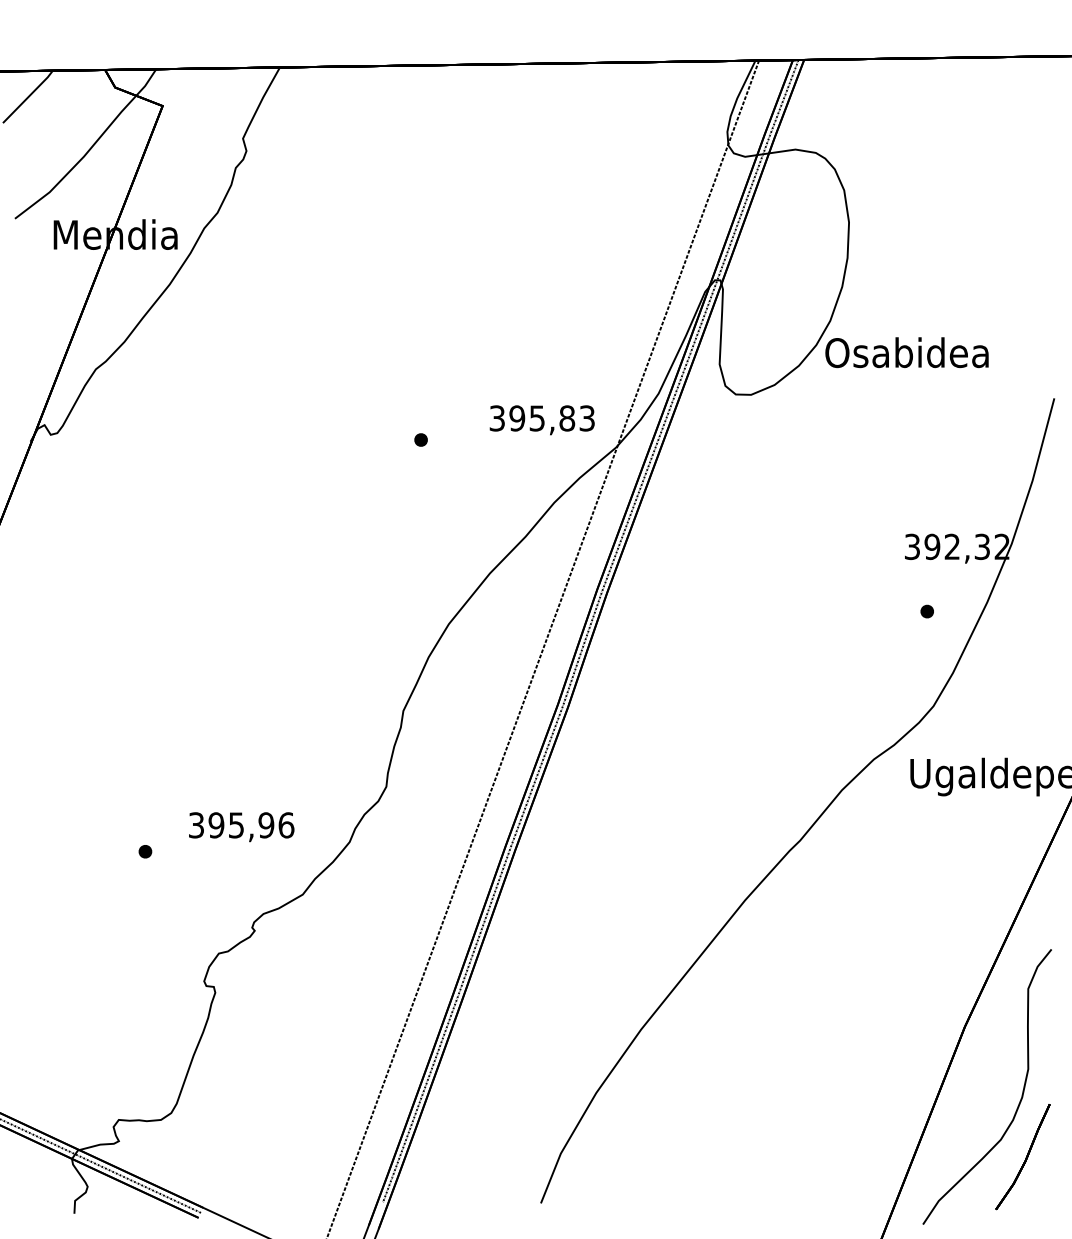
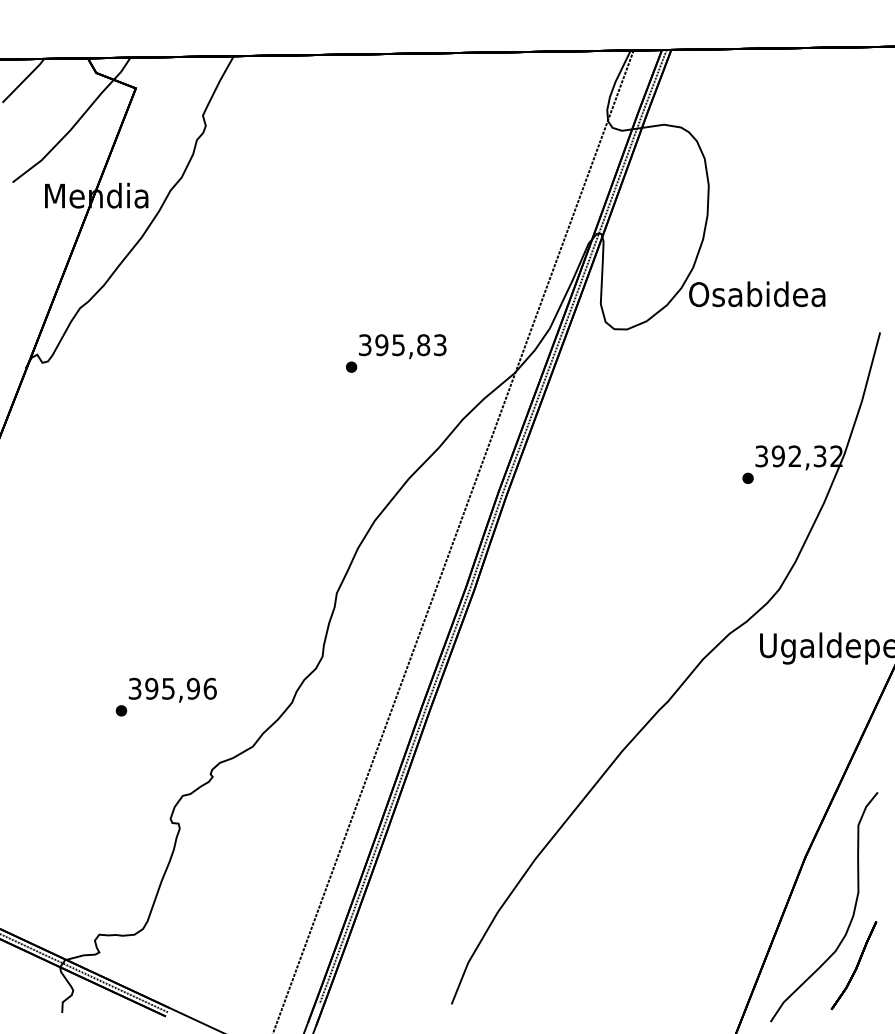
text: (541, 420) -> (402, 346), moved
part: (926, 610) -> (747, 477), moved
text: (241, 826) -> (172, 689), moved

